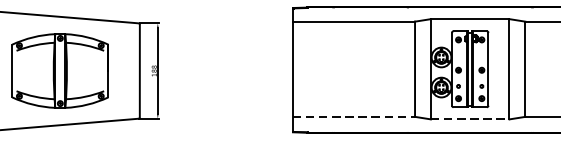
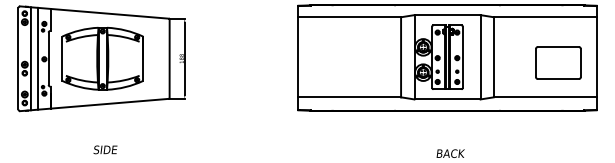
line: (354, 117) -> (350, 97), dashed -> solid
line: (470, 119) -> (447, 99), dashed -> solid

